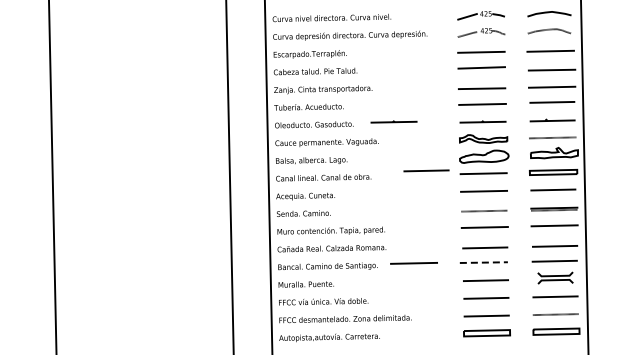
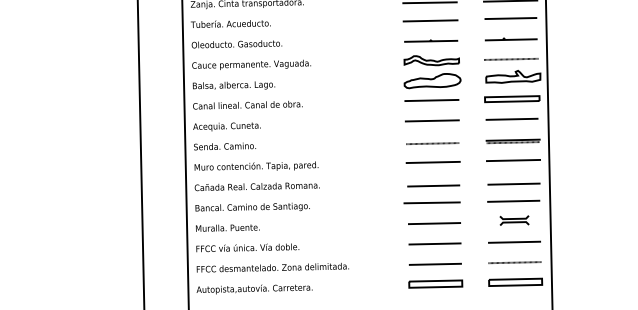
line: (393, 121) -> (328, 40), removed
line: (426, 170) -> (366, 96), removed
line: (484, 262) -> (432, 202), dashed -> solid
line: (413, 263) -> (351, 203), removed
part: (555, 277) -> (514, 219), size x0.71

